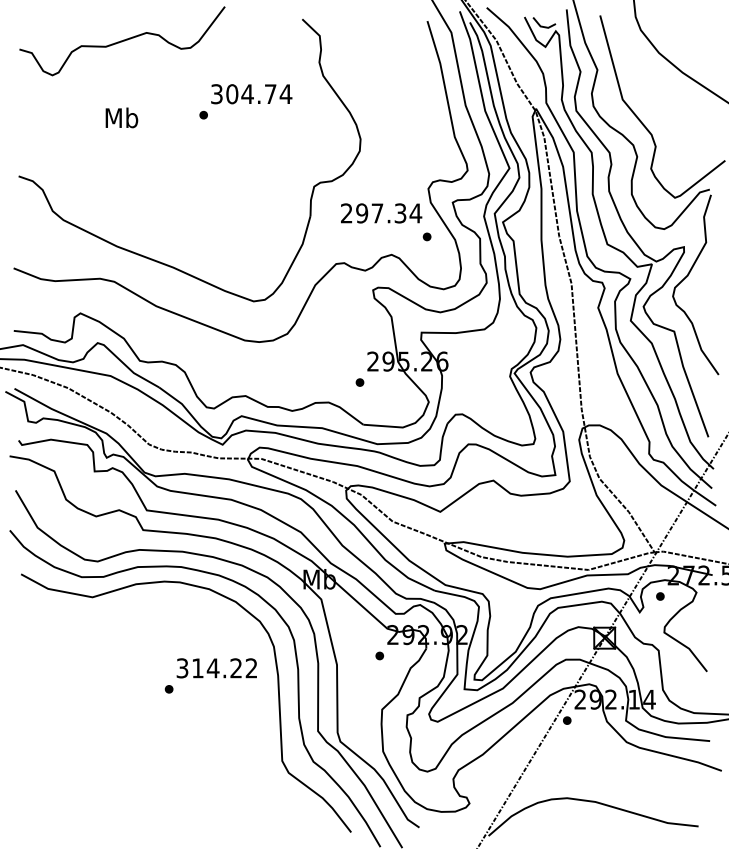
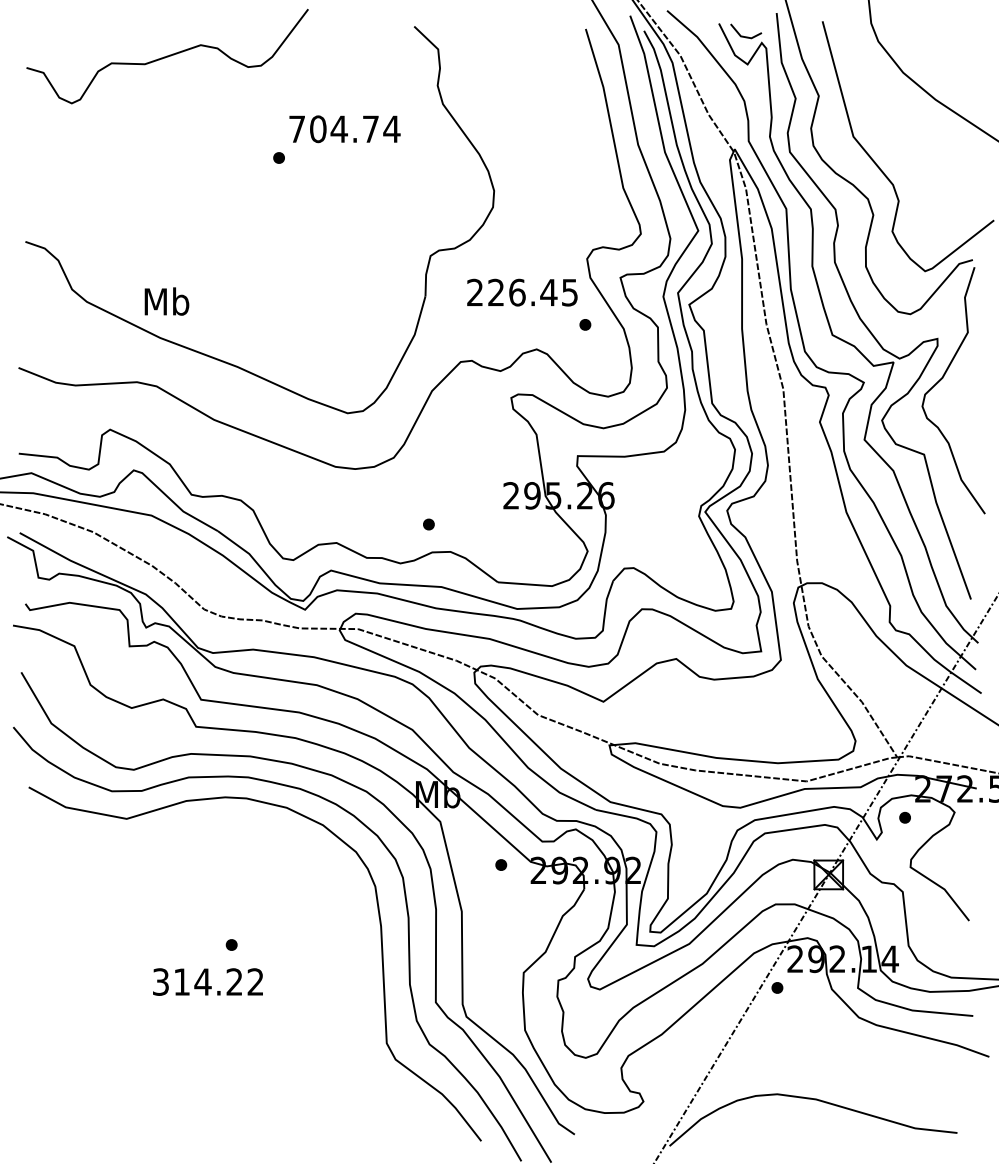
text: (216, 94) -> (296, 129), 304.74 -> 704.74
text: (121, 117) -> (166, 300), moved
text: (389, 213) -> (533, 292), 297.34 -> 226.45
part: (359, 382) -> (428, 524), moved
part: (379, 655) -> (500, 864), moved
text: (216, 668) -> (207, 982), moved

